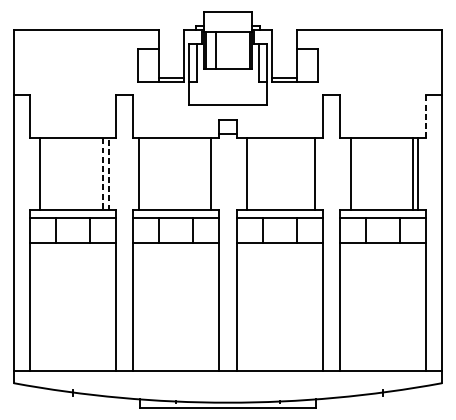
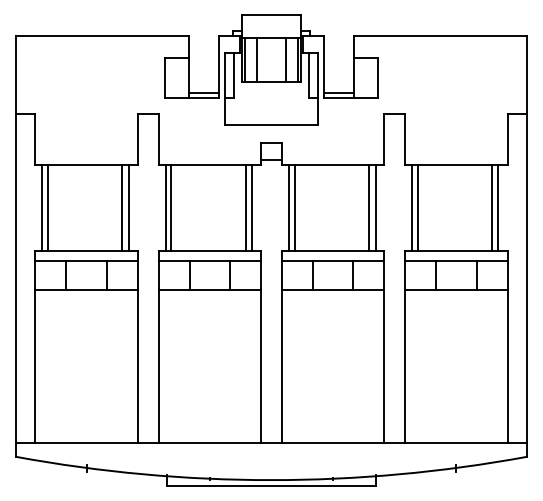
line: (240, 50) -> (286, 60), added
line: (426, 116) -> (507, 139), dashed -> solid
line: (108, 173) -> (129, 207), dashed -> solid
line: (35, 174) -> (42, 208), added
line: (102, 174) -> (122, 208), dashed -> solid
line: (144, 174) -> (171, 208), added
line: (206, 174) -> (245, 208), added
line: (242, 174) -> (288, 208), added
line: (309, 174) -> (368, 208), added
line: (346, 174) -> (412, 208), added

